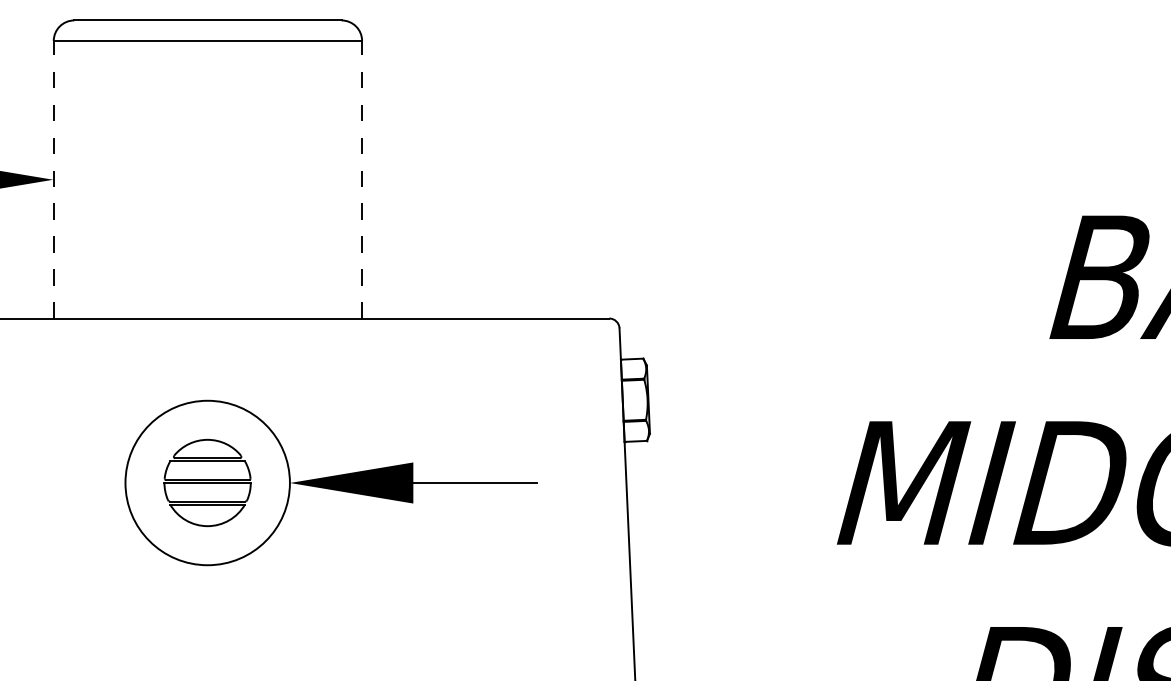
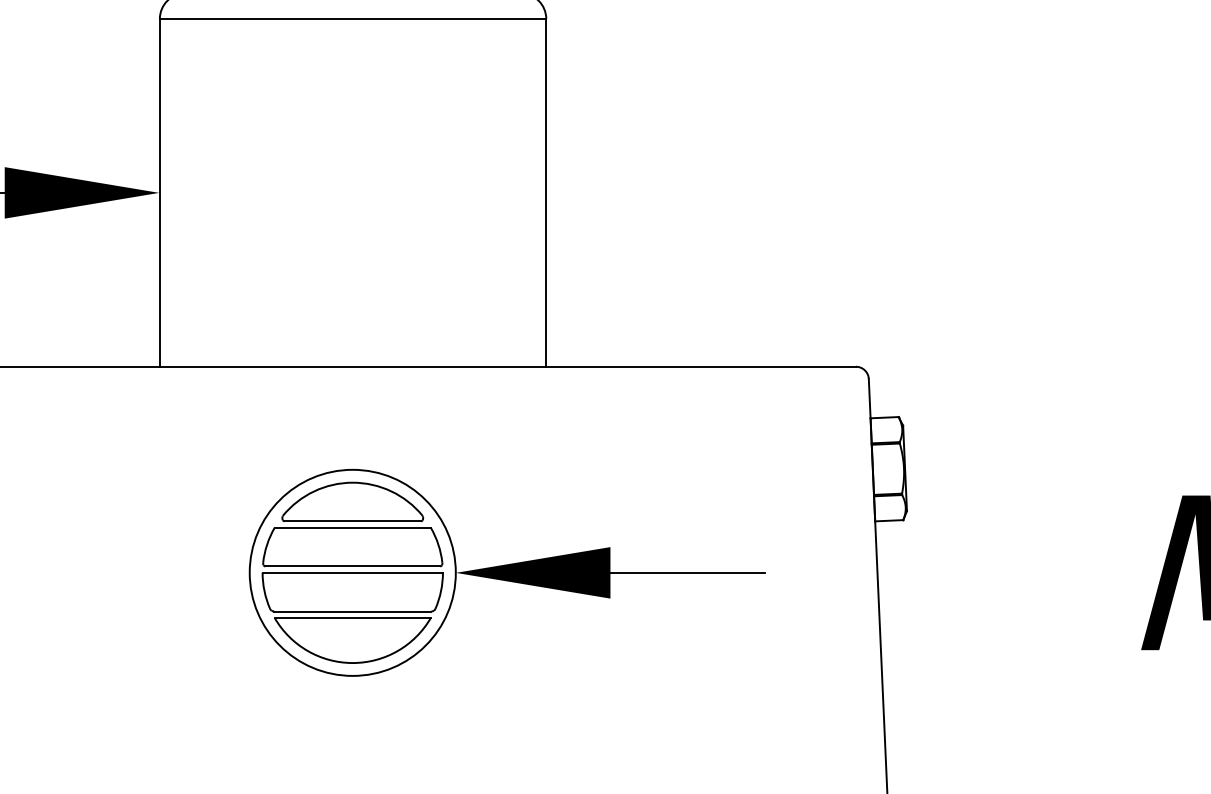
line: (53, 179) -> (159, 192), dashed -> solid
line: (362, 179) -> (546, 192), dashed -> solid
part: (207, 482) -> (352, 572), size x1.67

